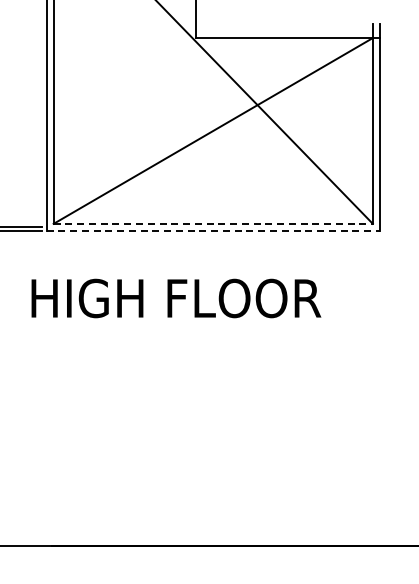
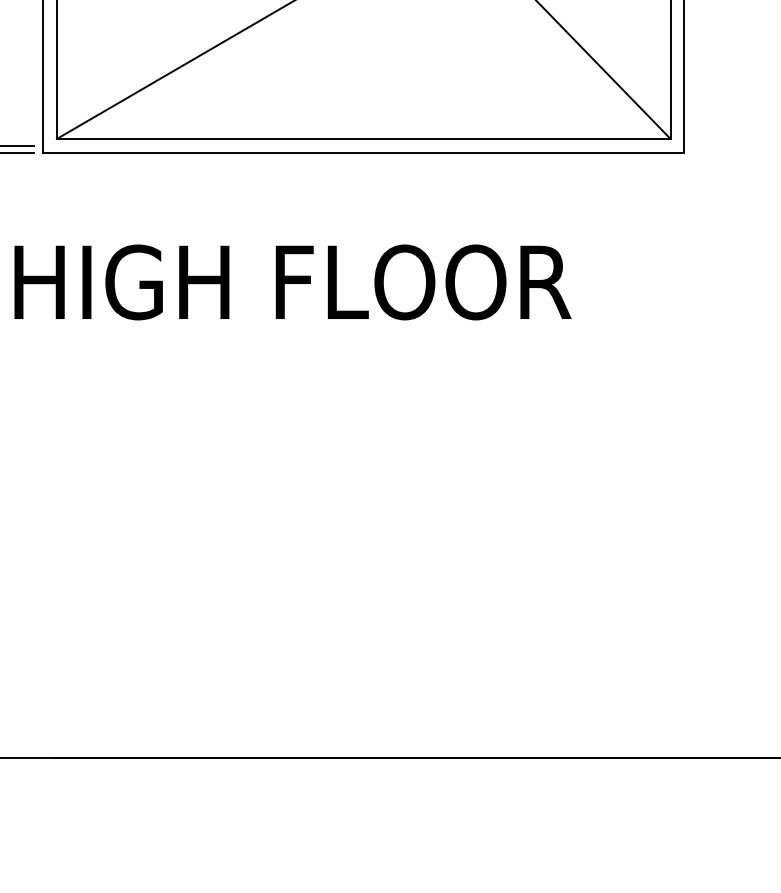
line: (213, 223) -> (364, 138), dashed -> solid
line: (213, 231) -> (364, 153), dashed -> solid

